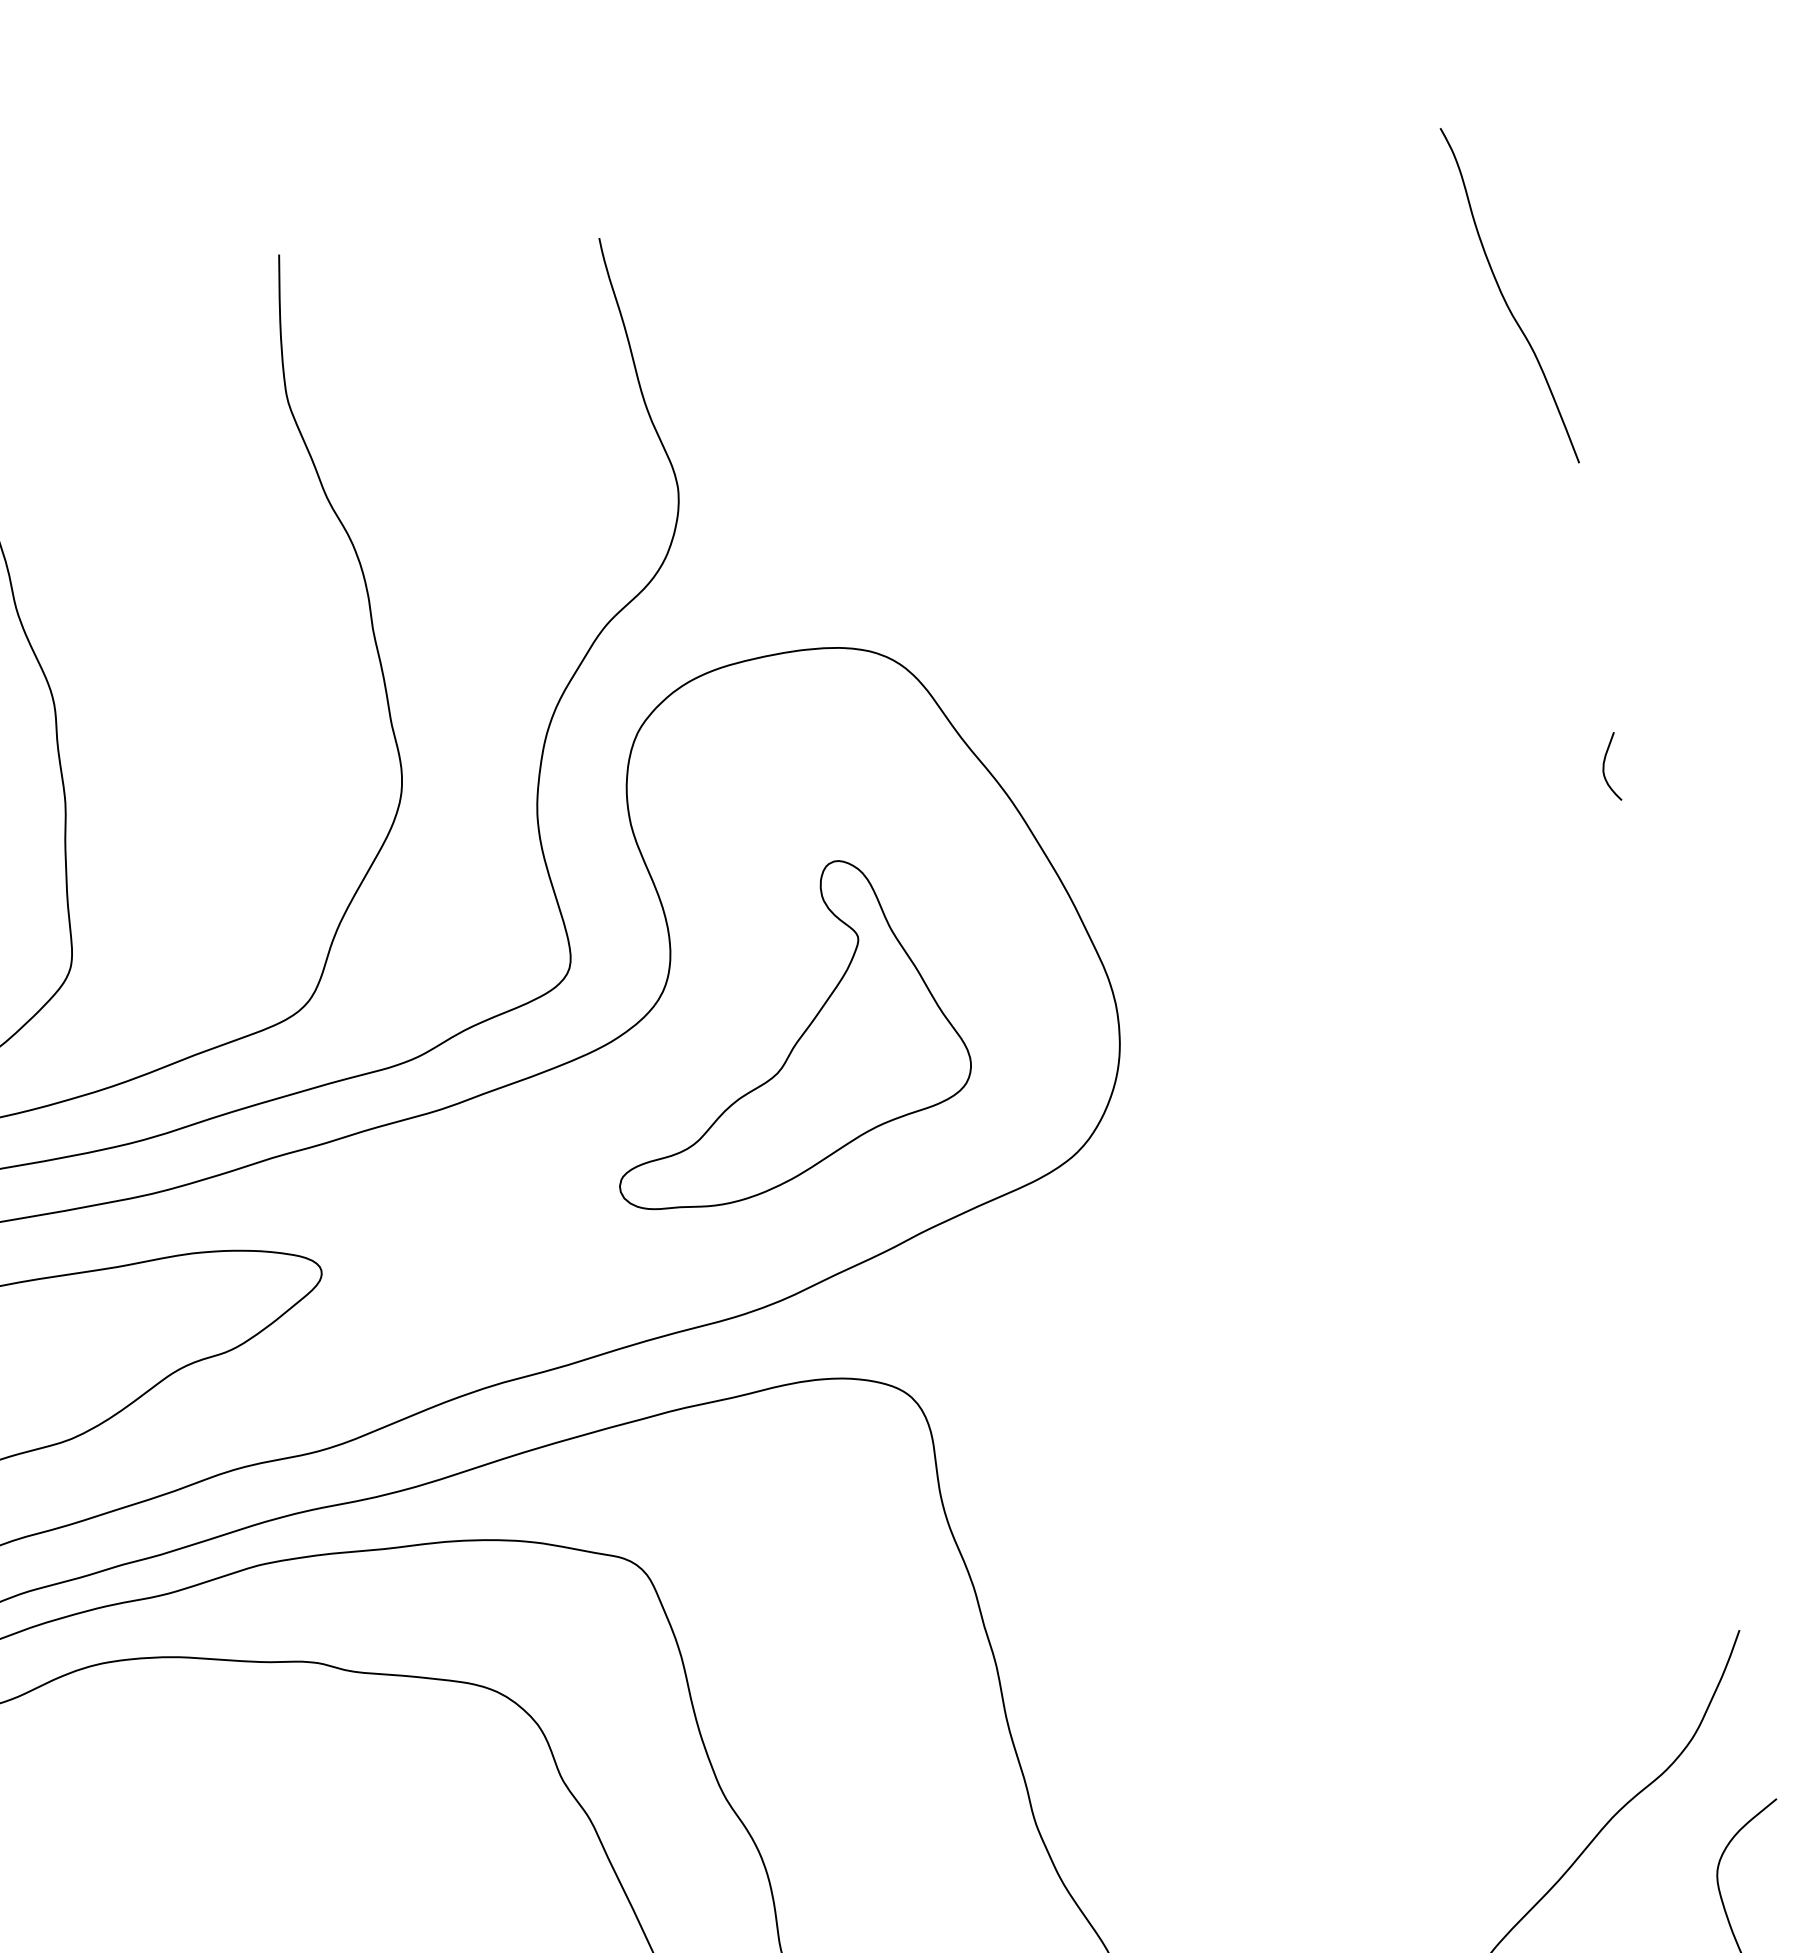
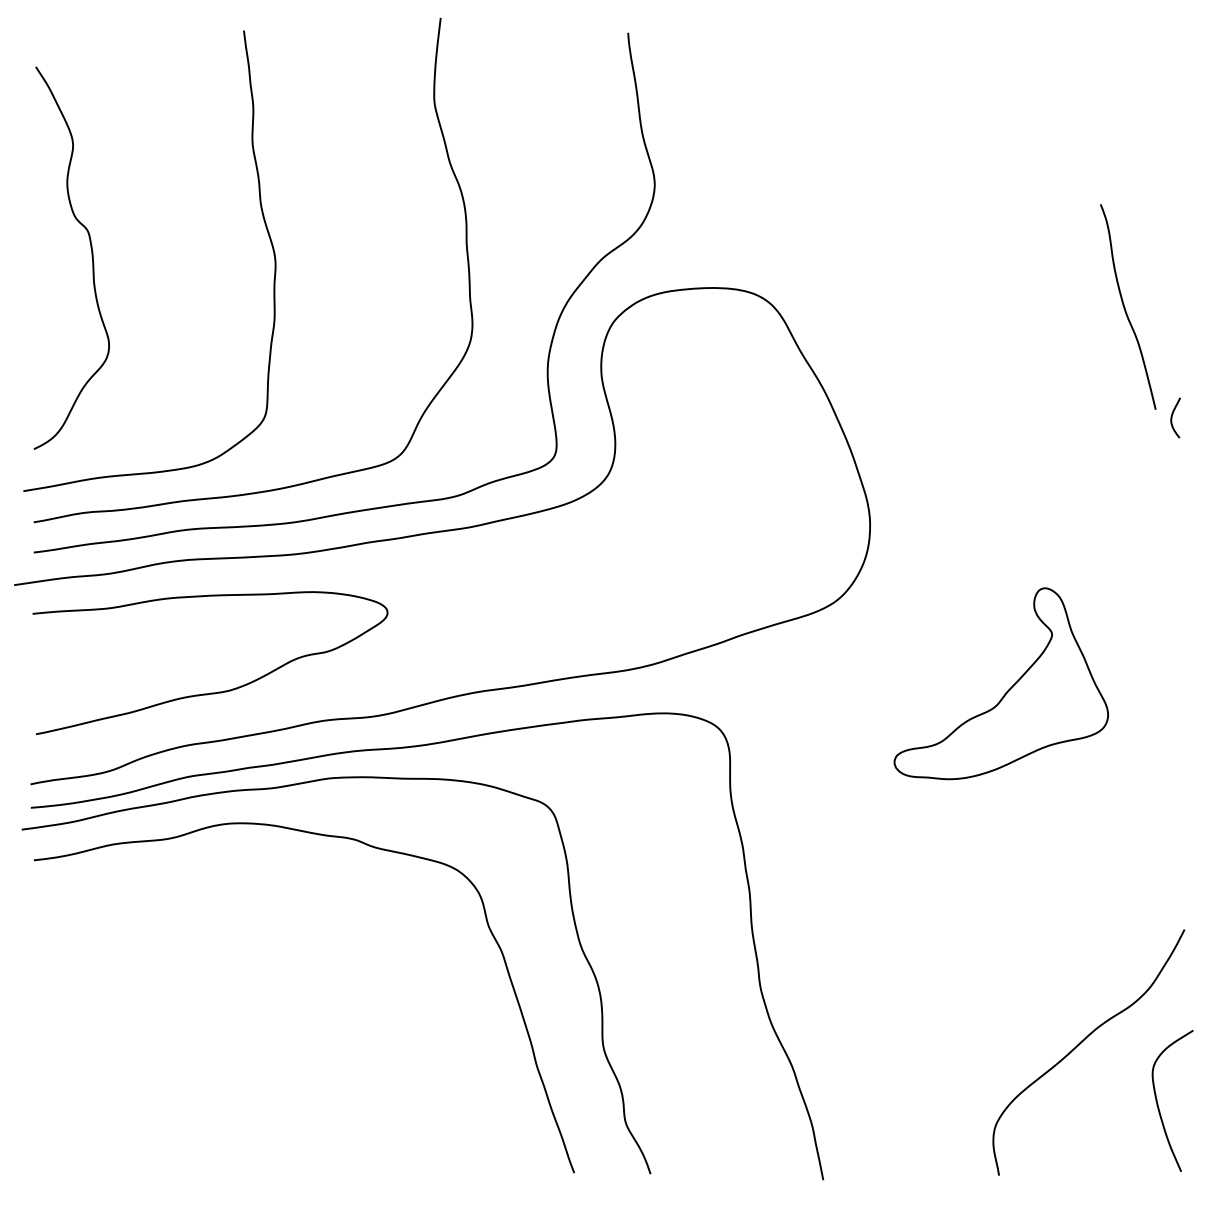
curve: (1505, 297) -> (1125, 307), moved
part: (795, 1042) -> (1007, 690), moved

